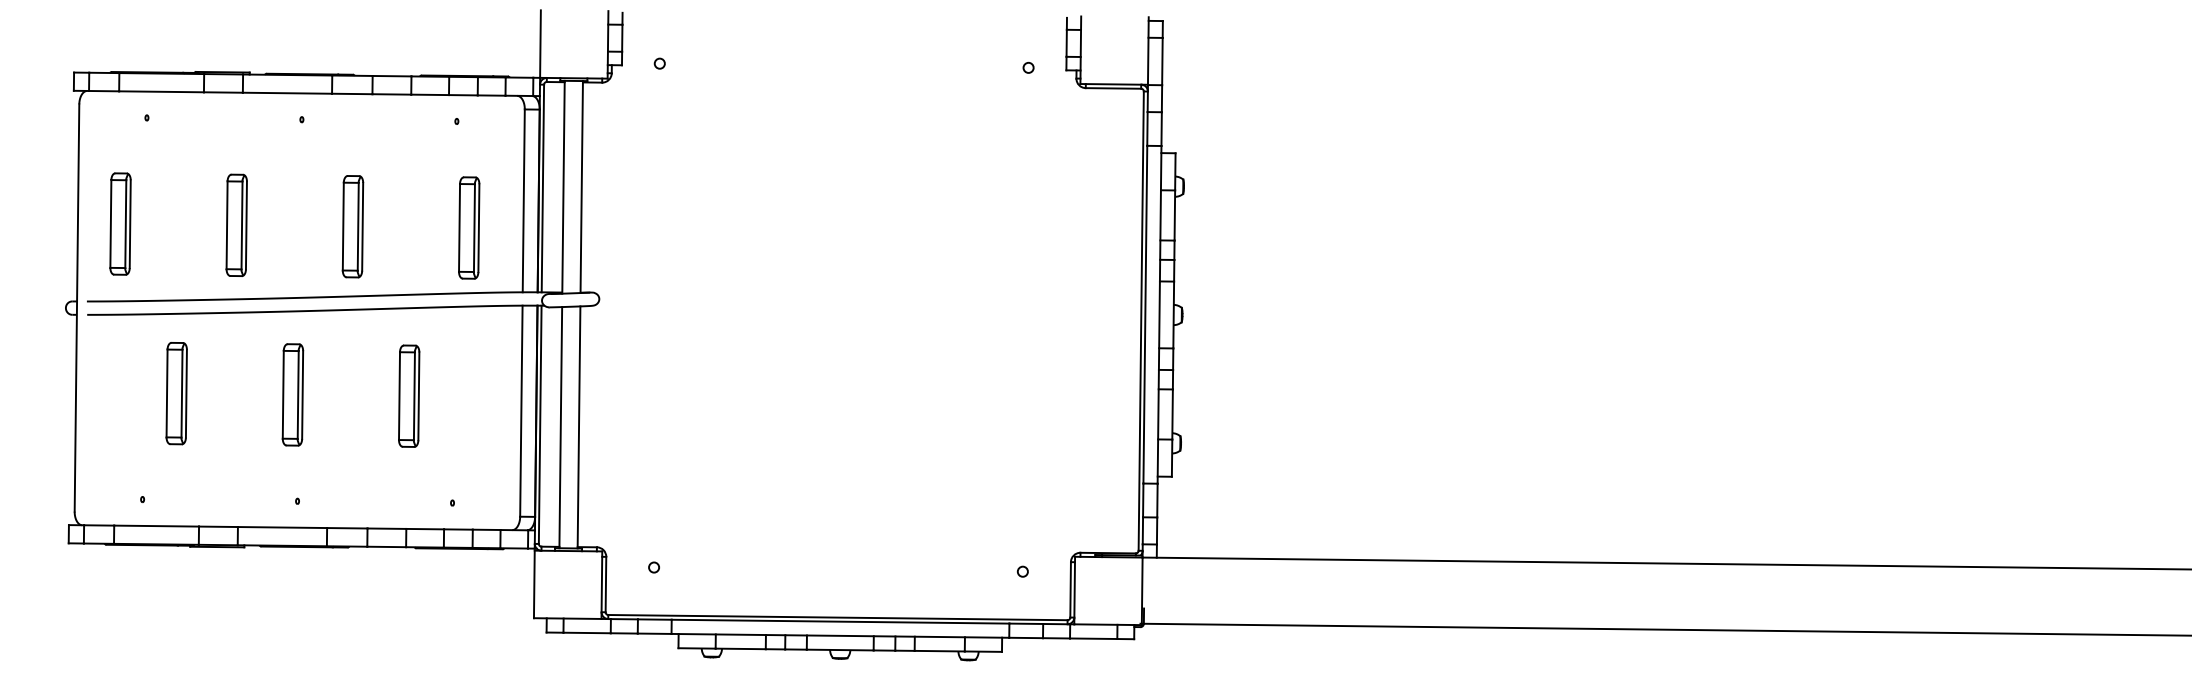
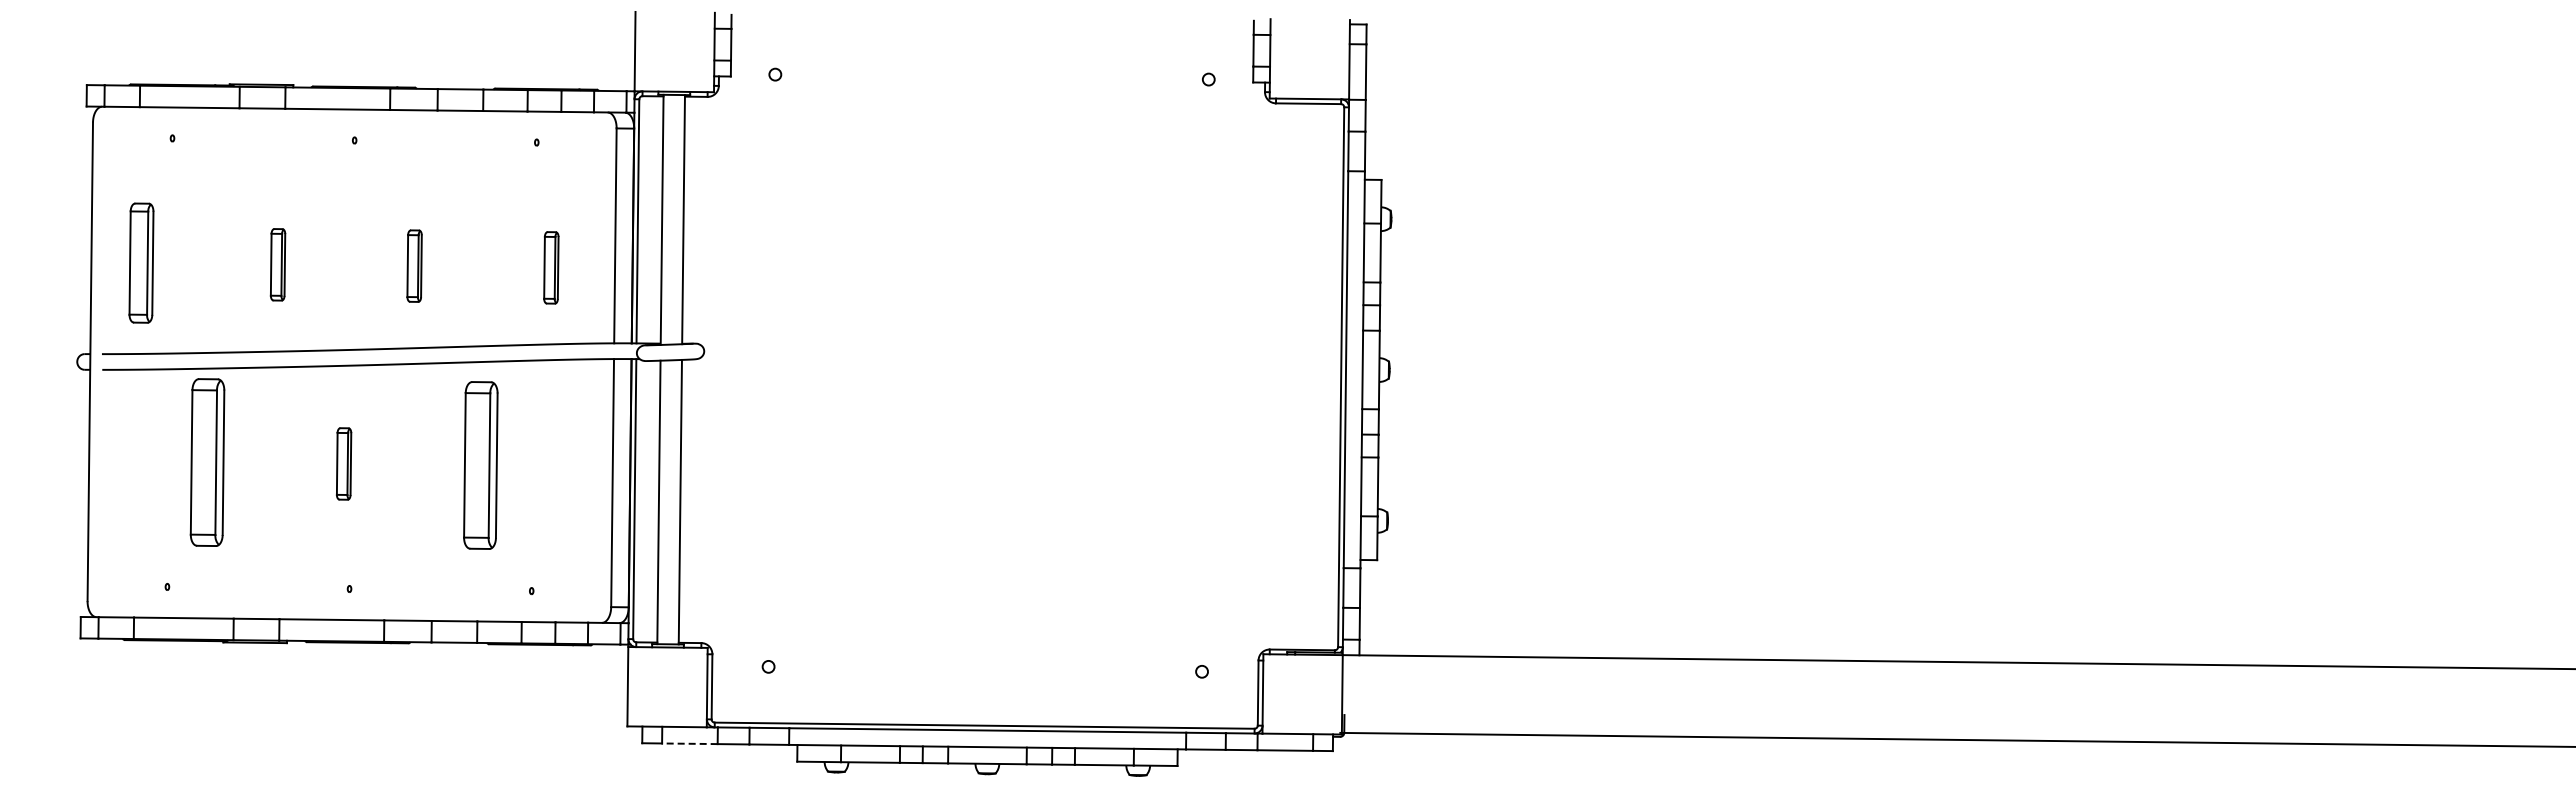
part: (236, 225) -> (277, 264), size x0.6
part: (352, 226) -> (414, 265), size x0.6
part: (469, 227) -> (551, 267), size x0.6
part: (176, 392) -> (207, 461), size x1.4
part: (292, 394) -> (343, 463), size x0.6
part: (408, 396) -> (480, 465), size x1.4
line: (586, 632) -> (689, 743), solid -> dashed

